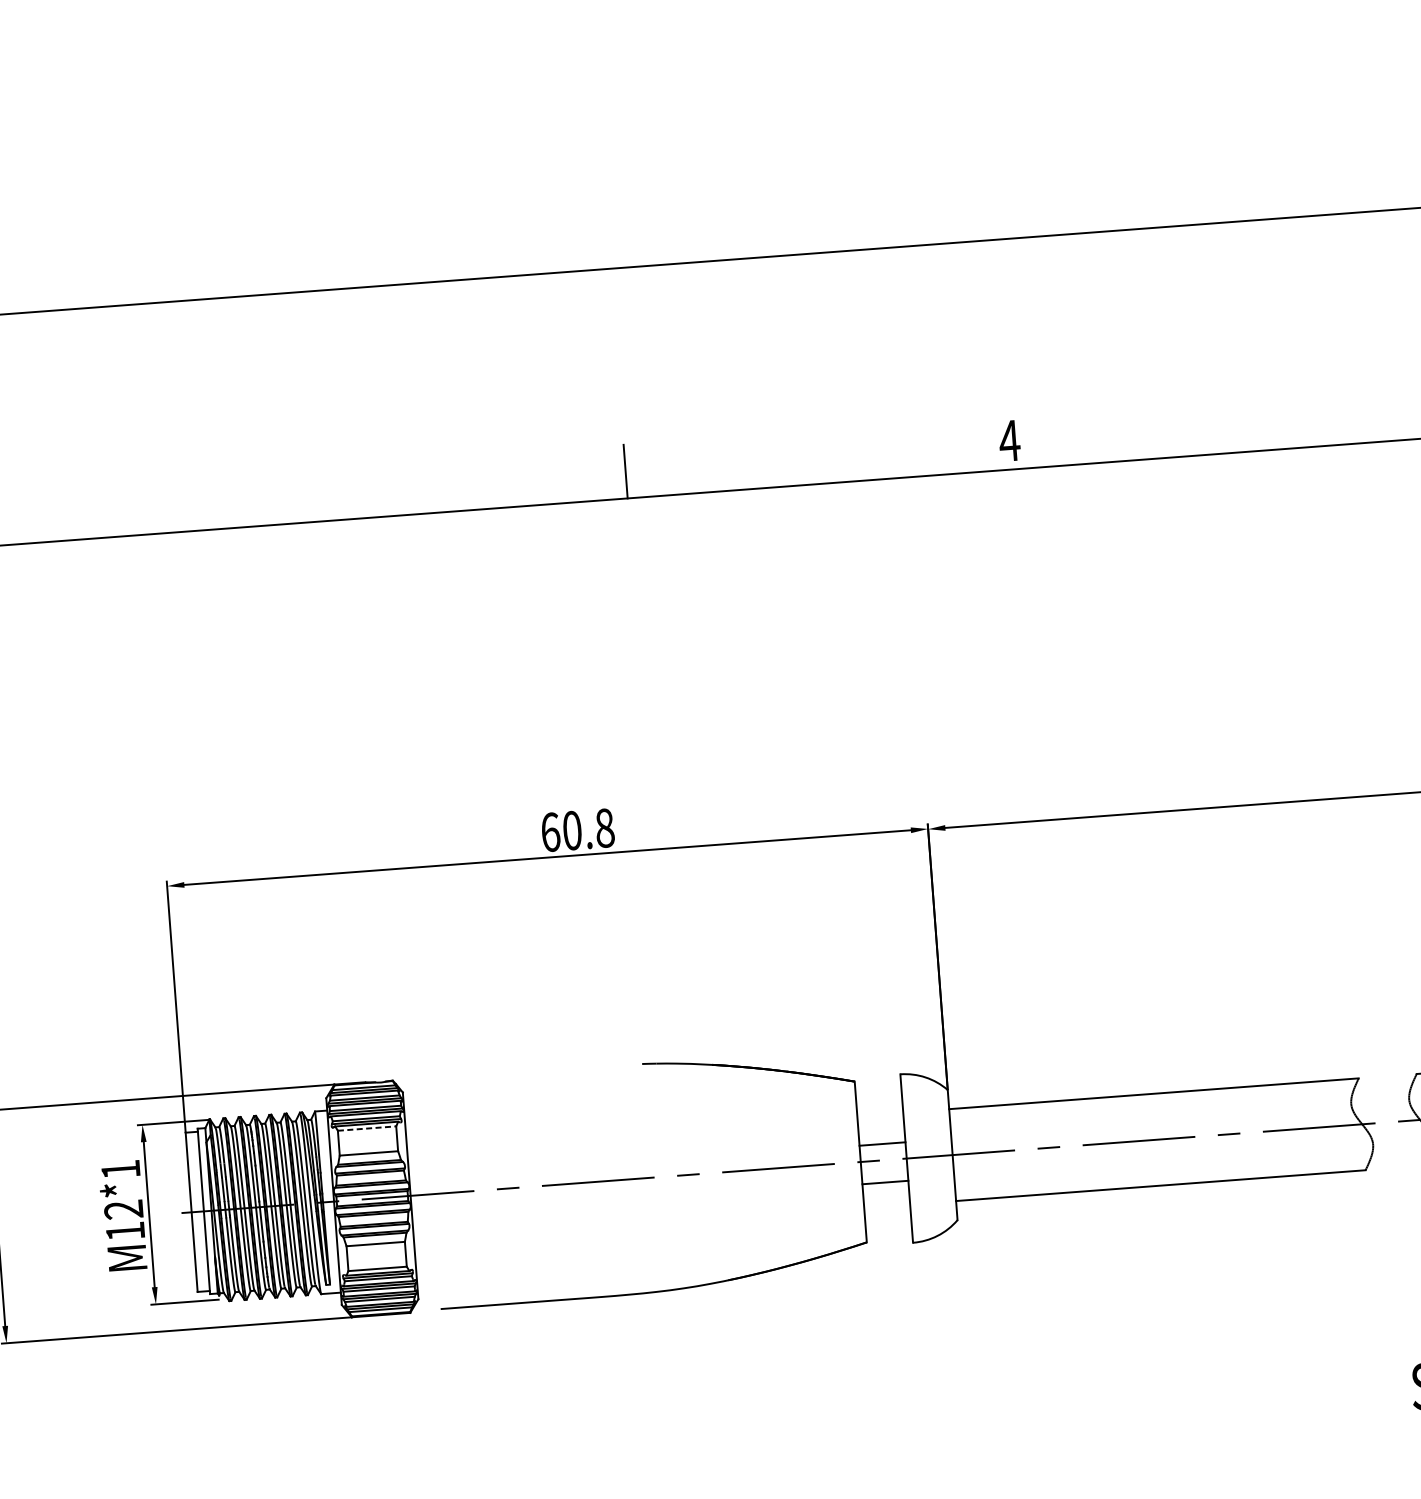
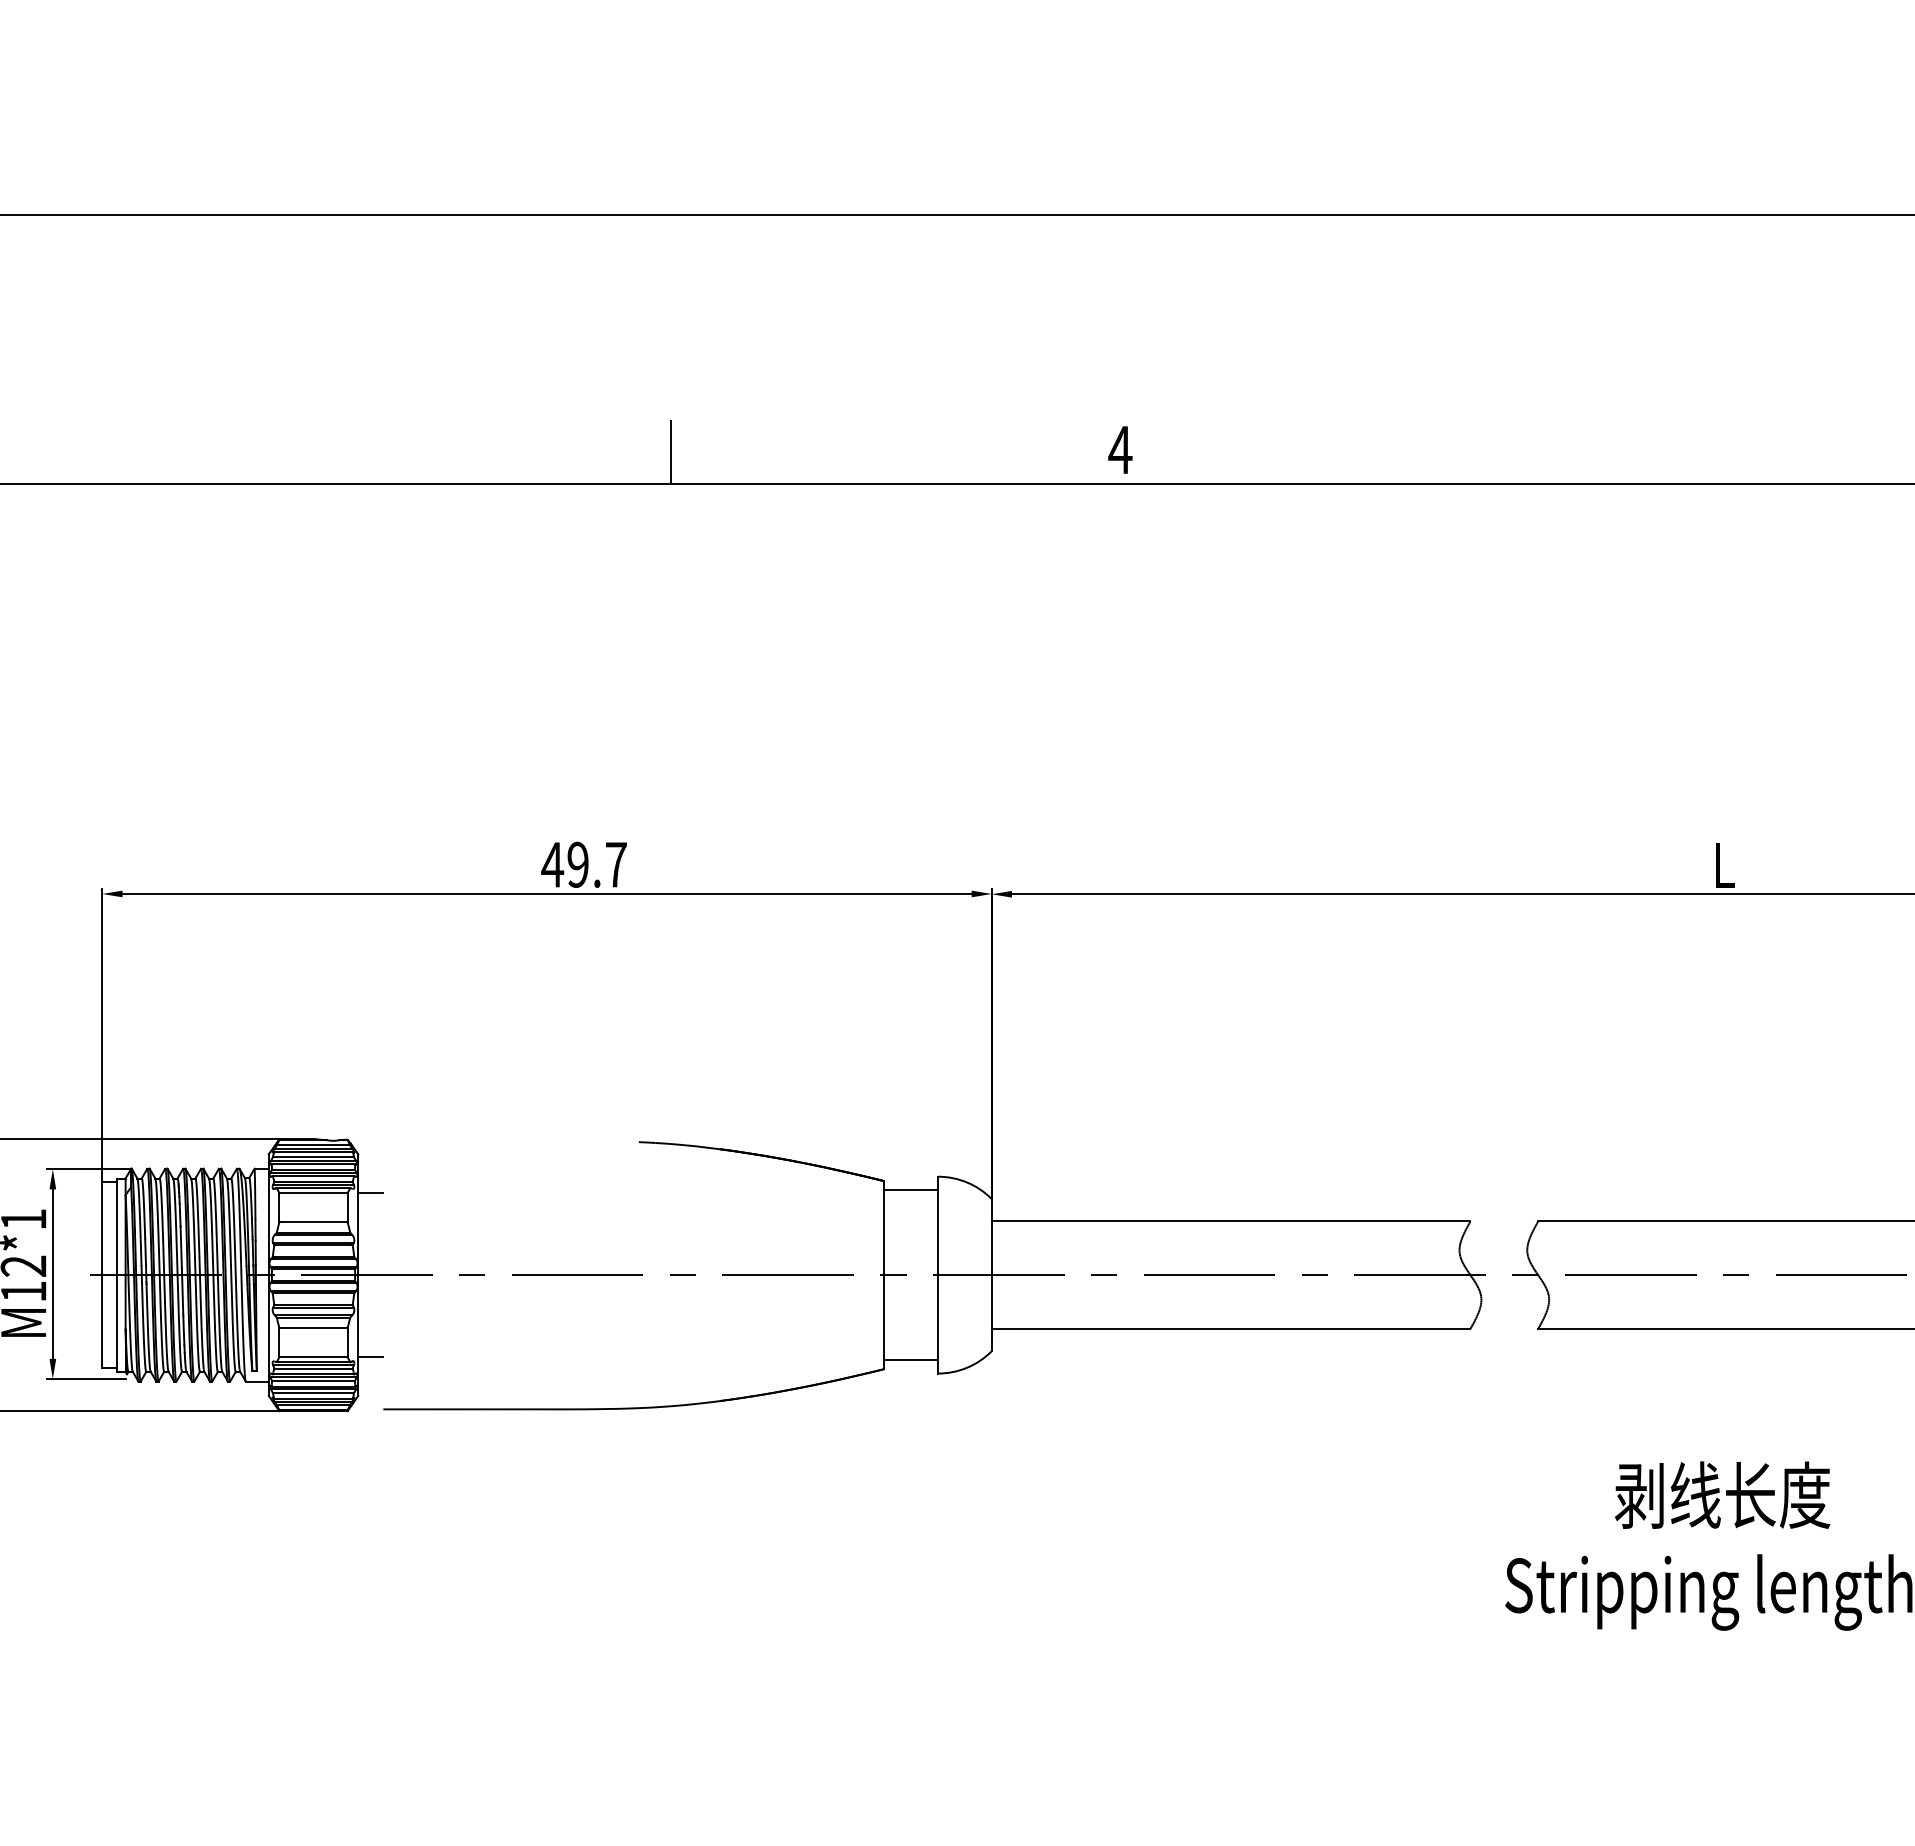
text: (576, 830) -> (583, 864), 60.8 -> 49.7
line: (415, 1124) -> (370, 1192), added
line: (367, 1128) -> (314, 1193), dashed -> solid
line: (882, 1144) -> (911, 1190), moved
line: (885, 1182) -> (911, 1360), moved
line: (426, 1265) -> (370, 1357), added

